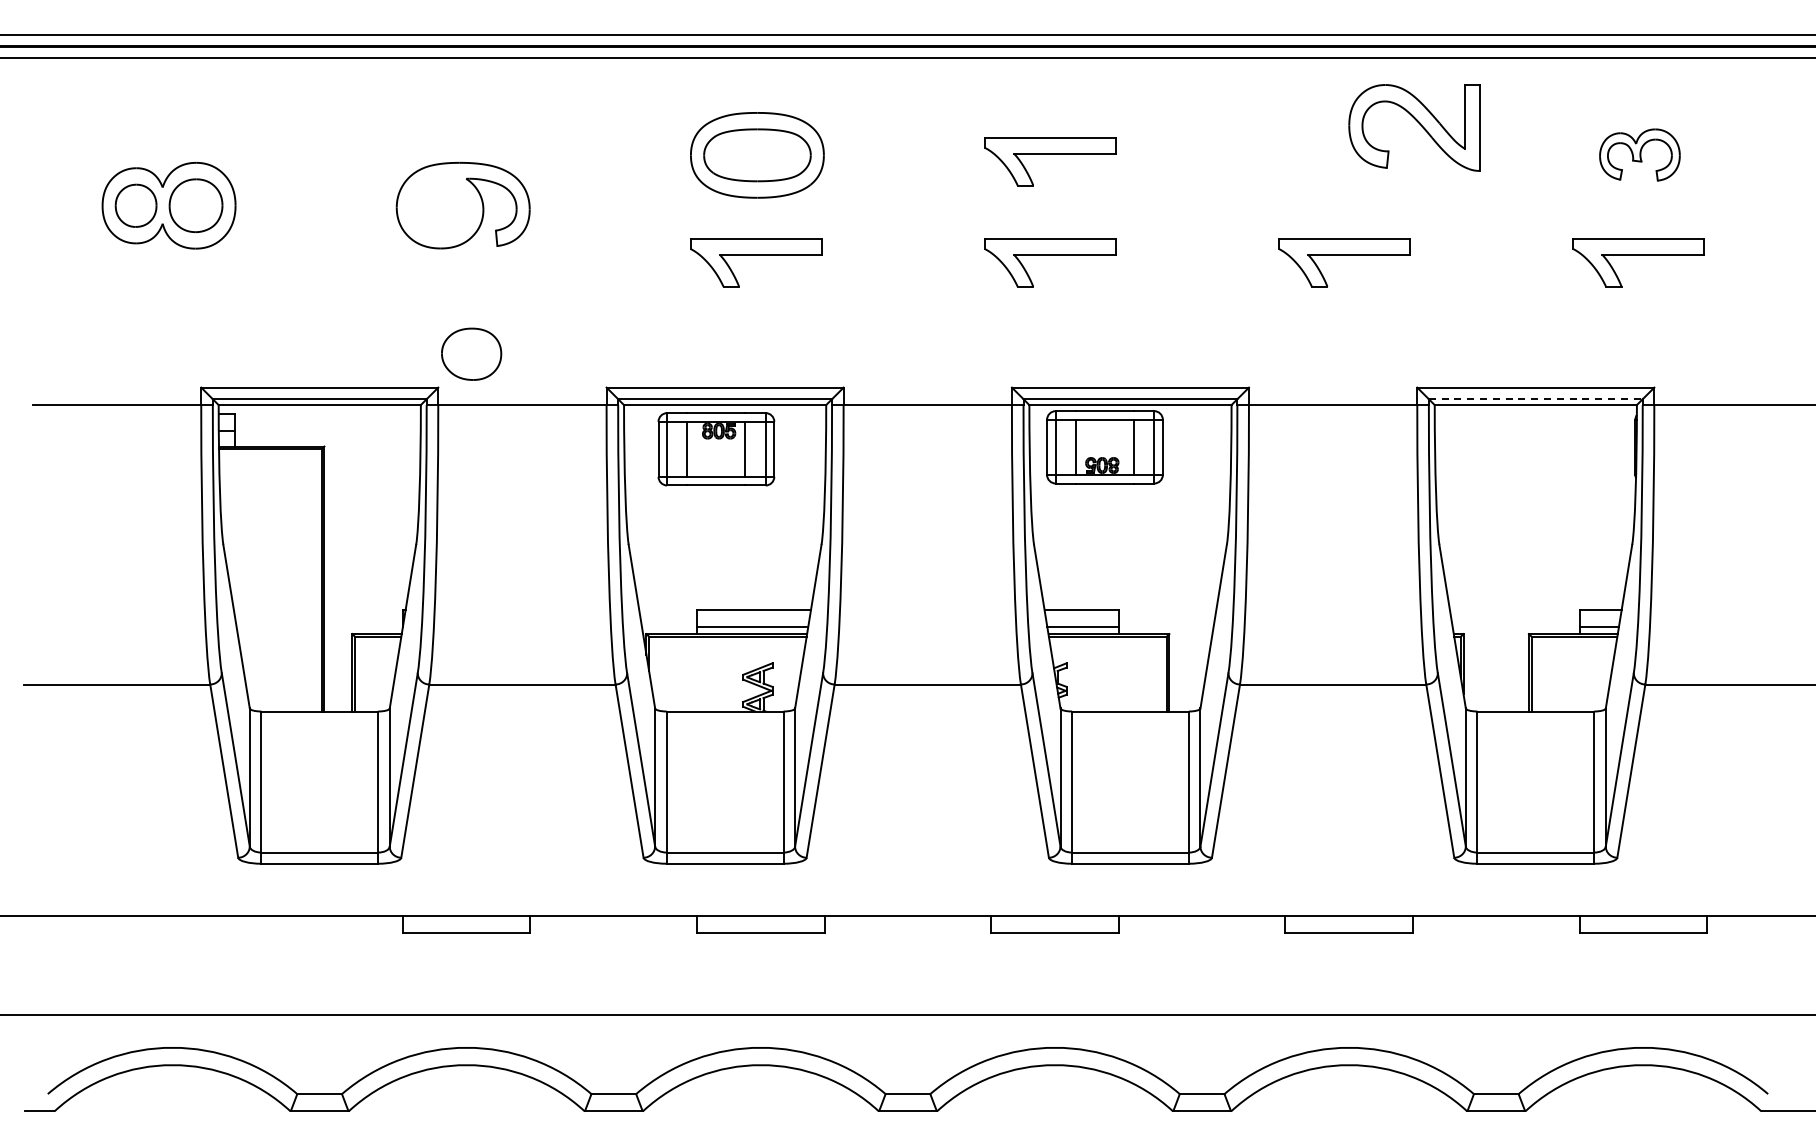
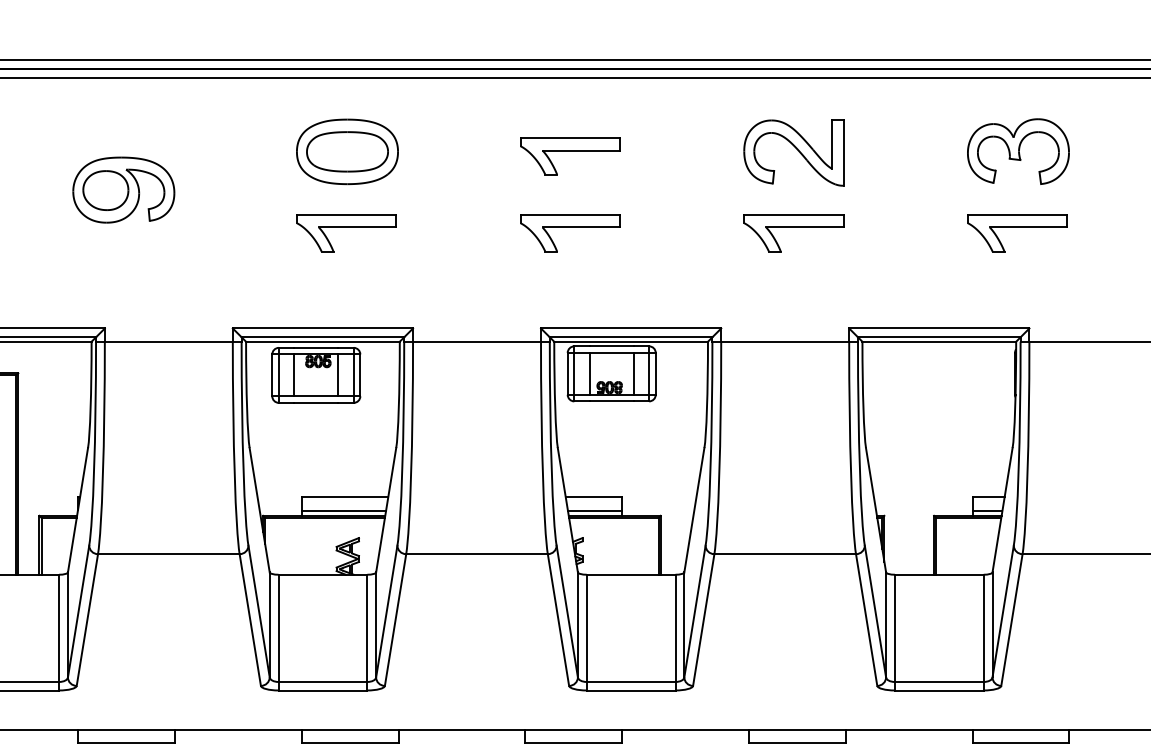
part: (1414, 127) -> (793, 152), moved
part: (1639, 154) -> (1018, 151), size x1.67
part: (471, 353) -> (105, 190), moved
line: (1535, 399) -> (939, 337), dashed -> solid

